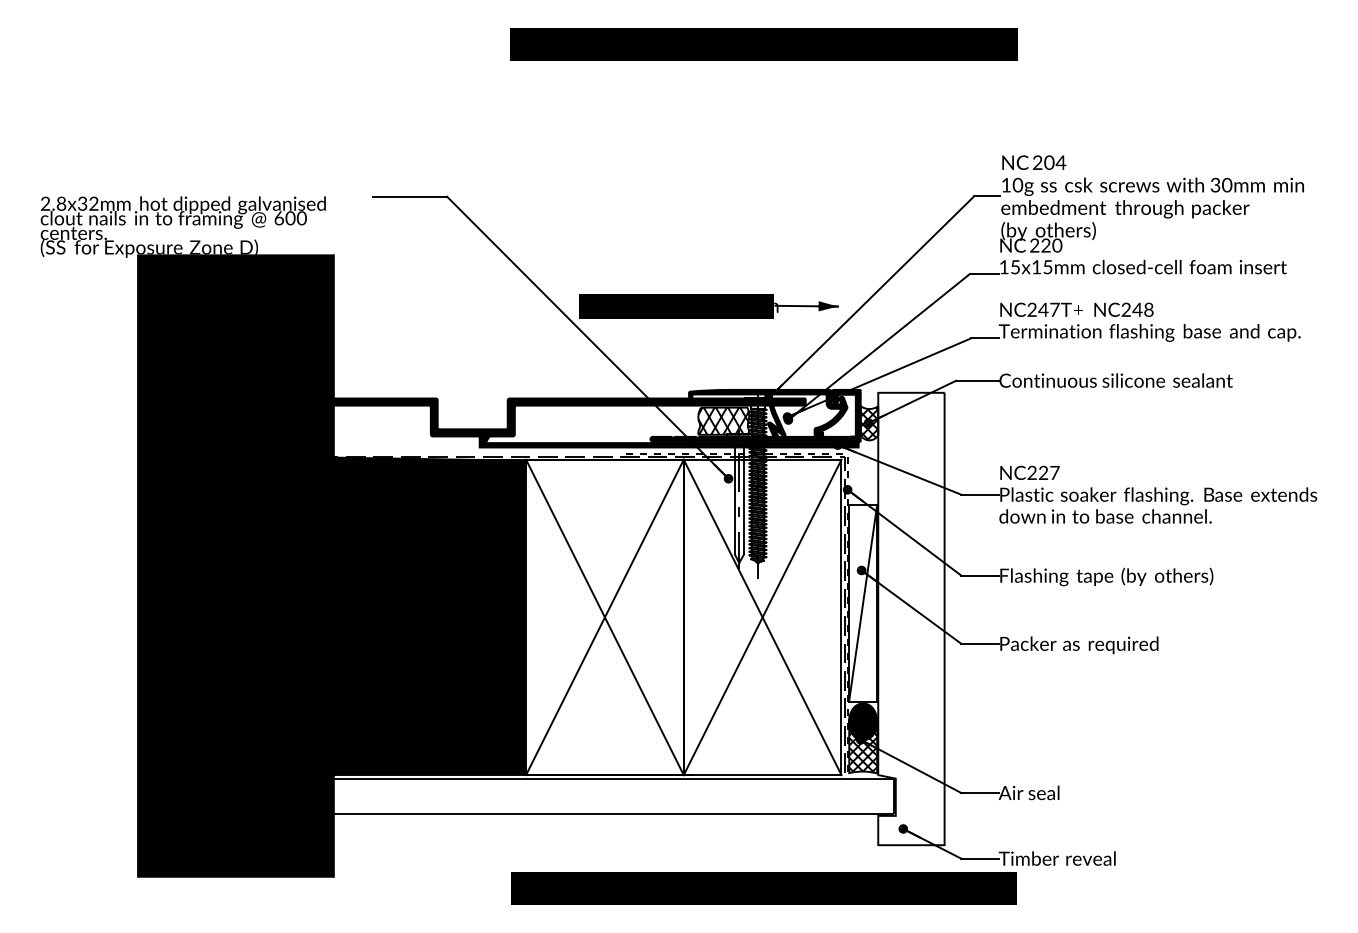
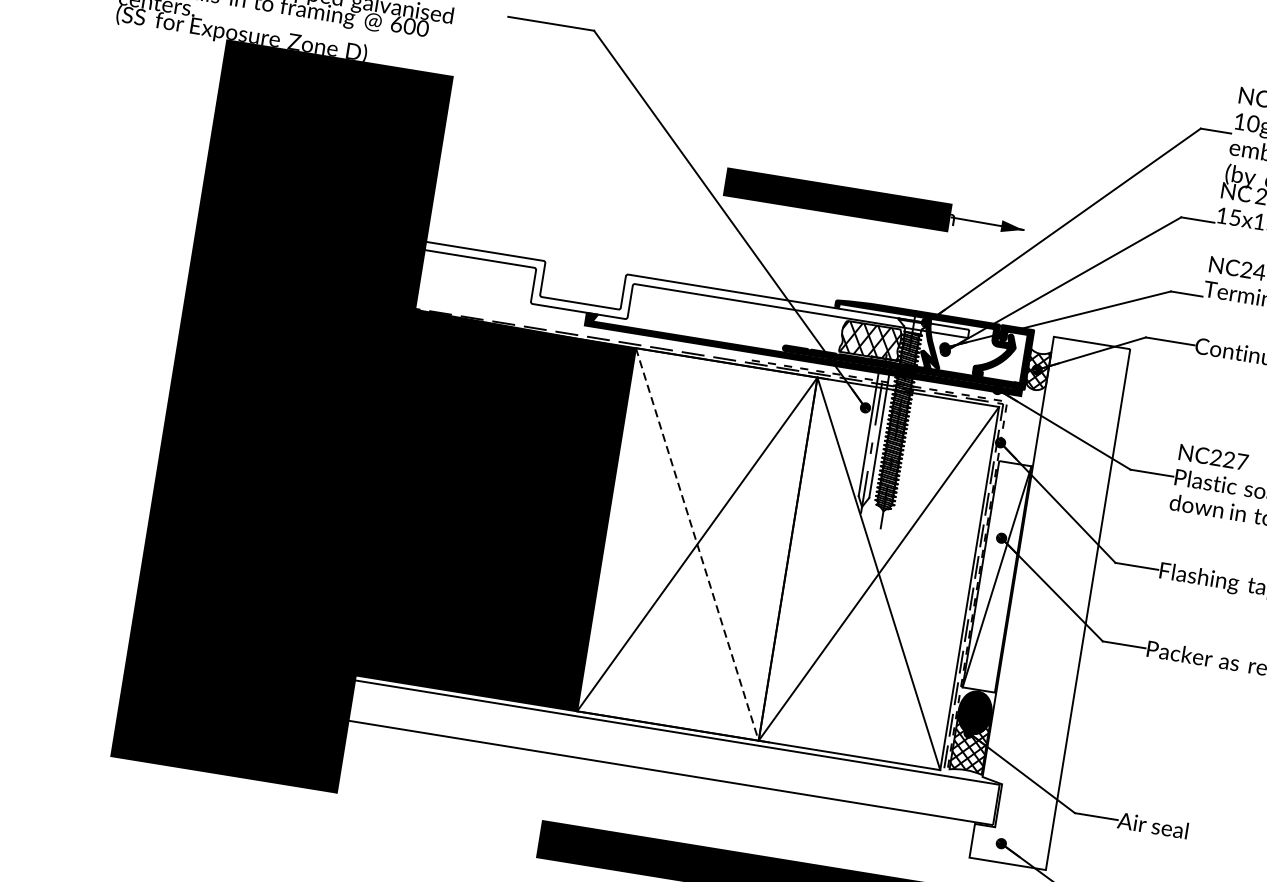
fill: (481, 417) -> (592, 291), removed
line: (605, 617) -> (697, 544), solid -> dashed

